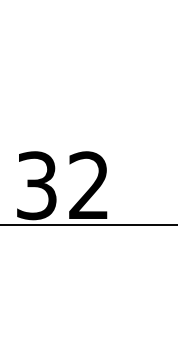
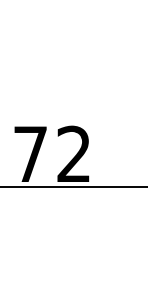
text: (36, 184) -> (30, 153), 32 -> 72

